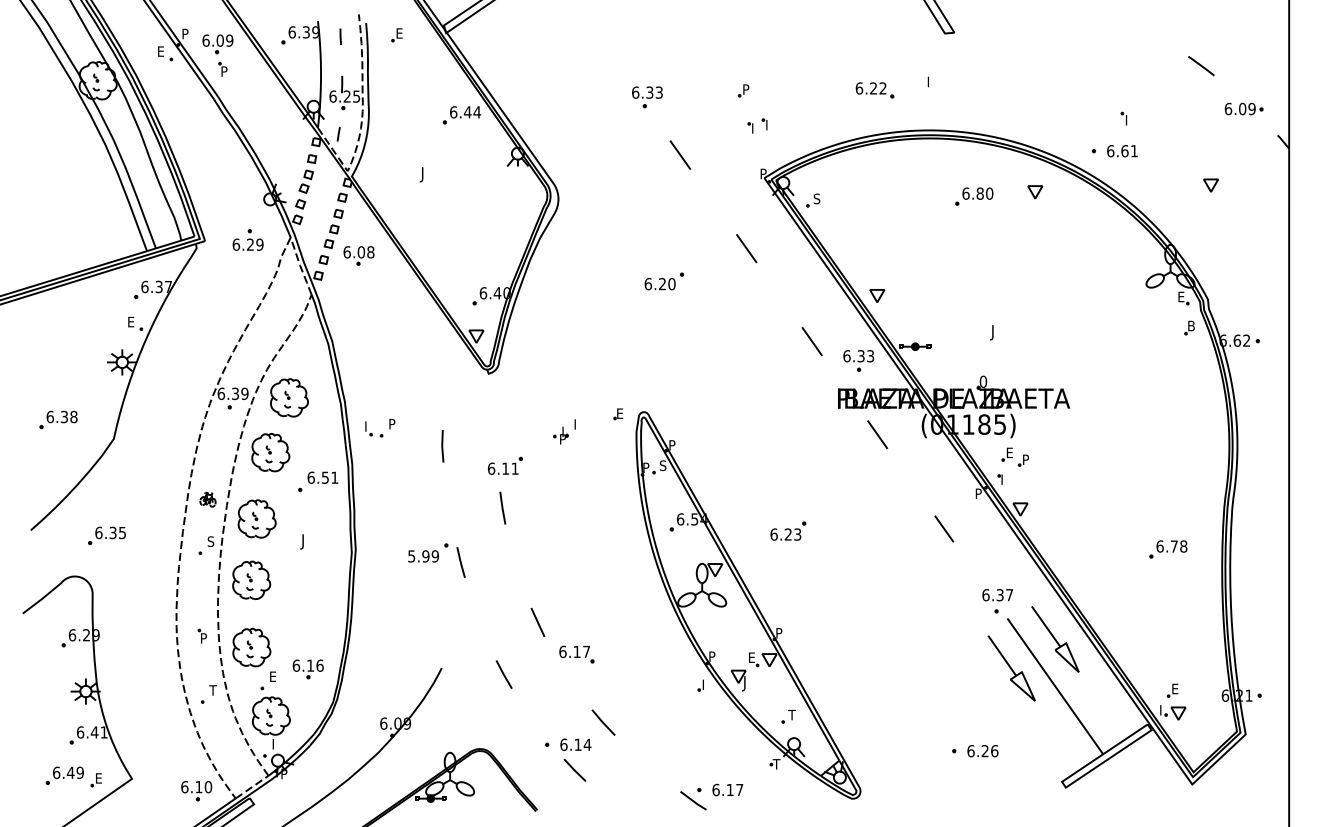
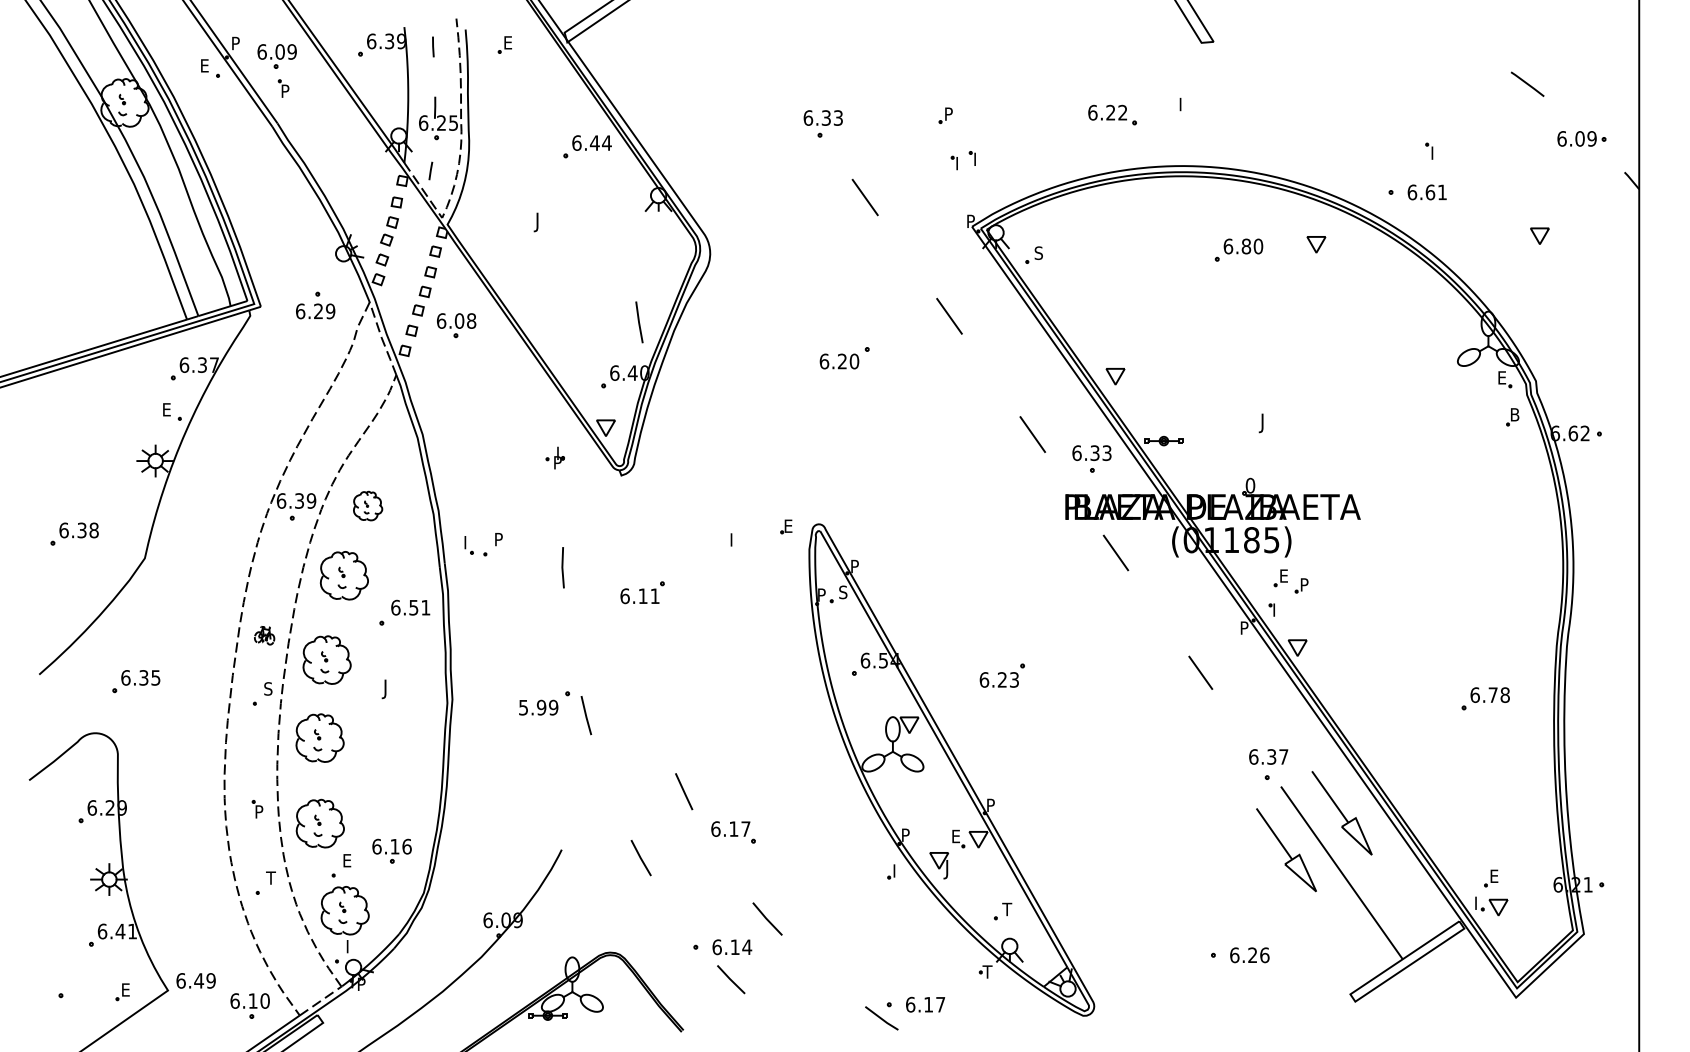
part: (288, 397) -> (367, 505), size x0.6
part: (560, 435) -> (554, 457), moved
line: (502, 508) -> (639, 322), moved
text: (67, 772) -> (195, 980), moved

